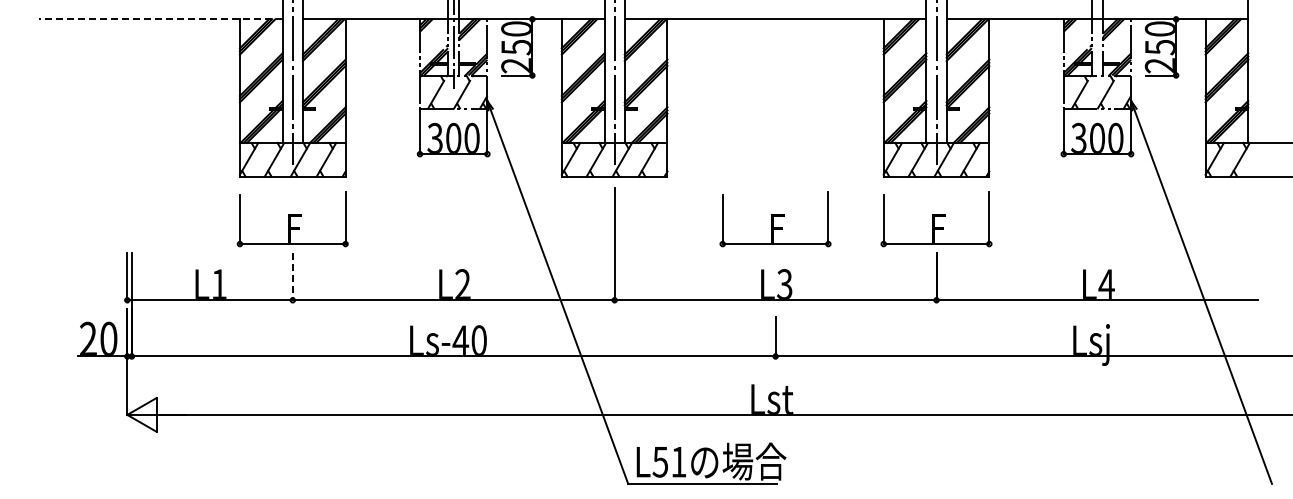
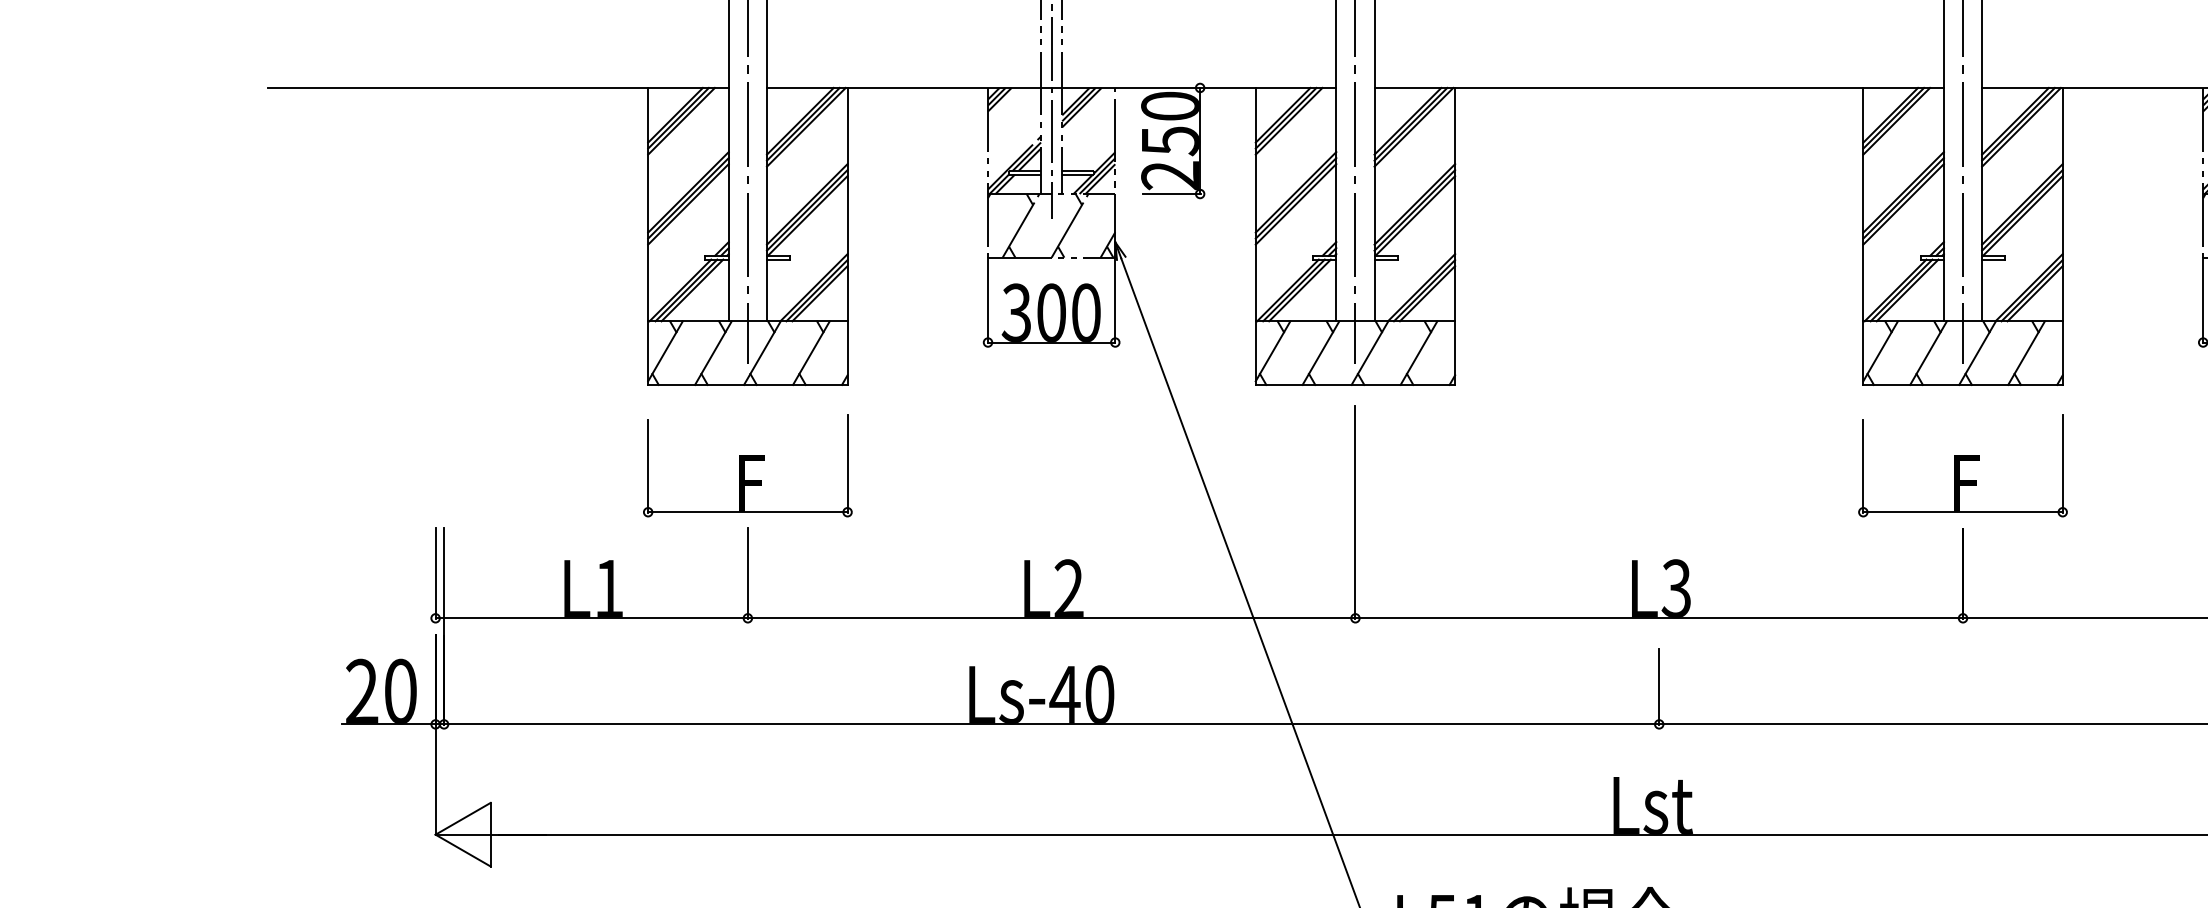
line: (160, 19) -> (498, 88), dashed -> solid
part: (775, 219) -> (1659, 465), removed
line: (292, 276) -> (747, 573), dashed -> solid

